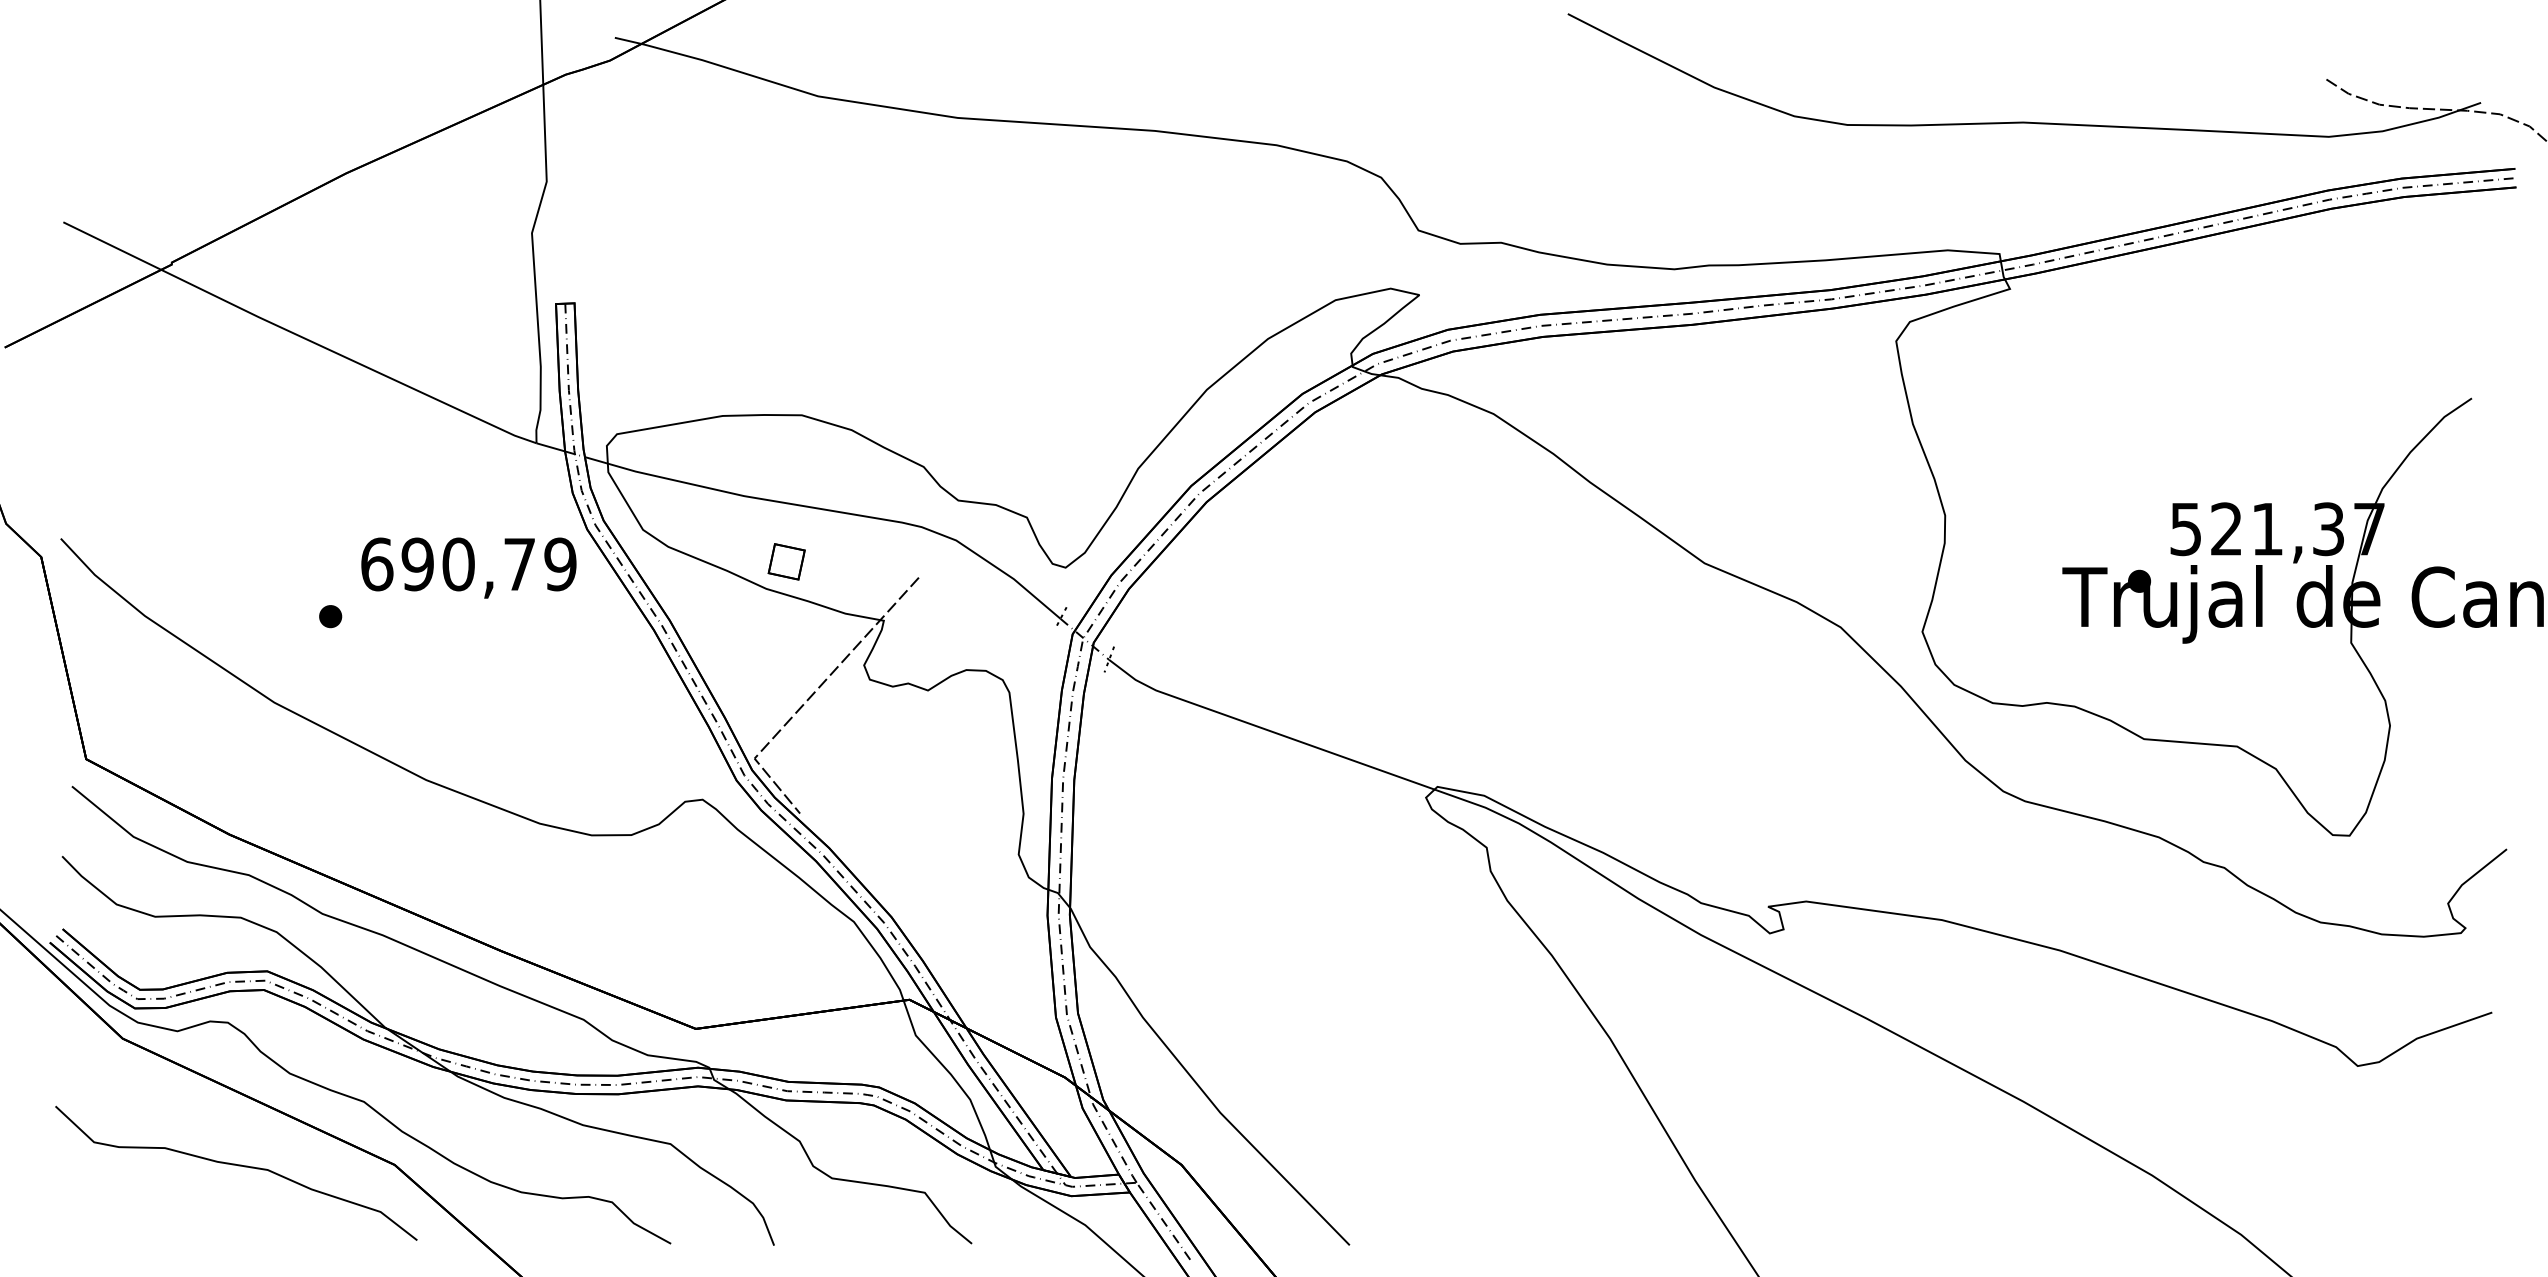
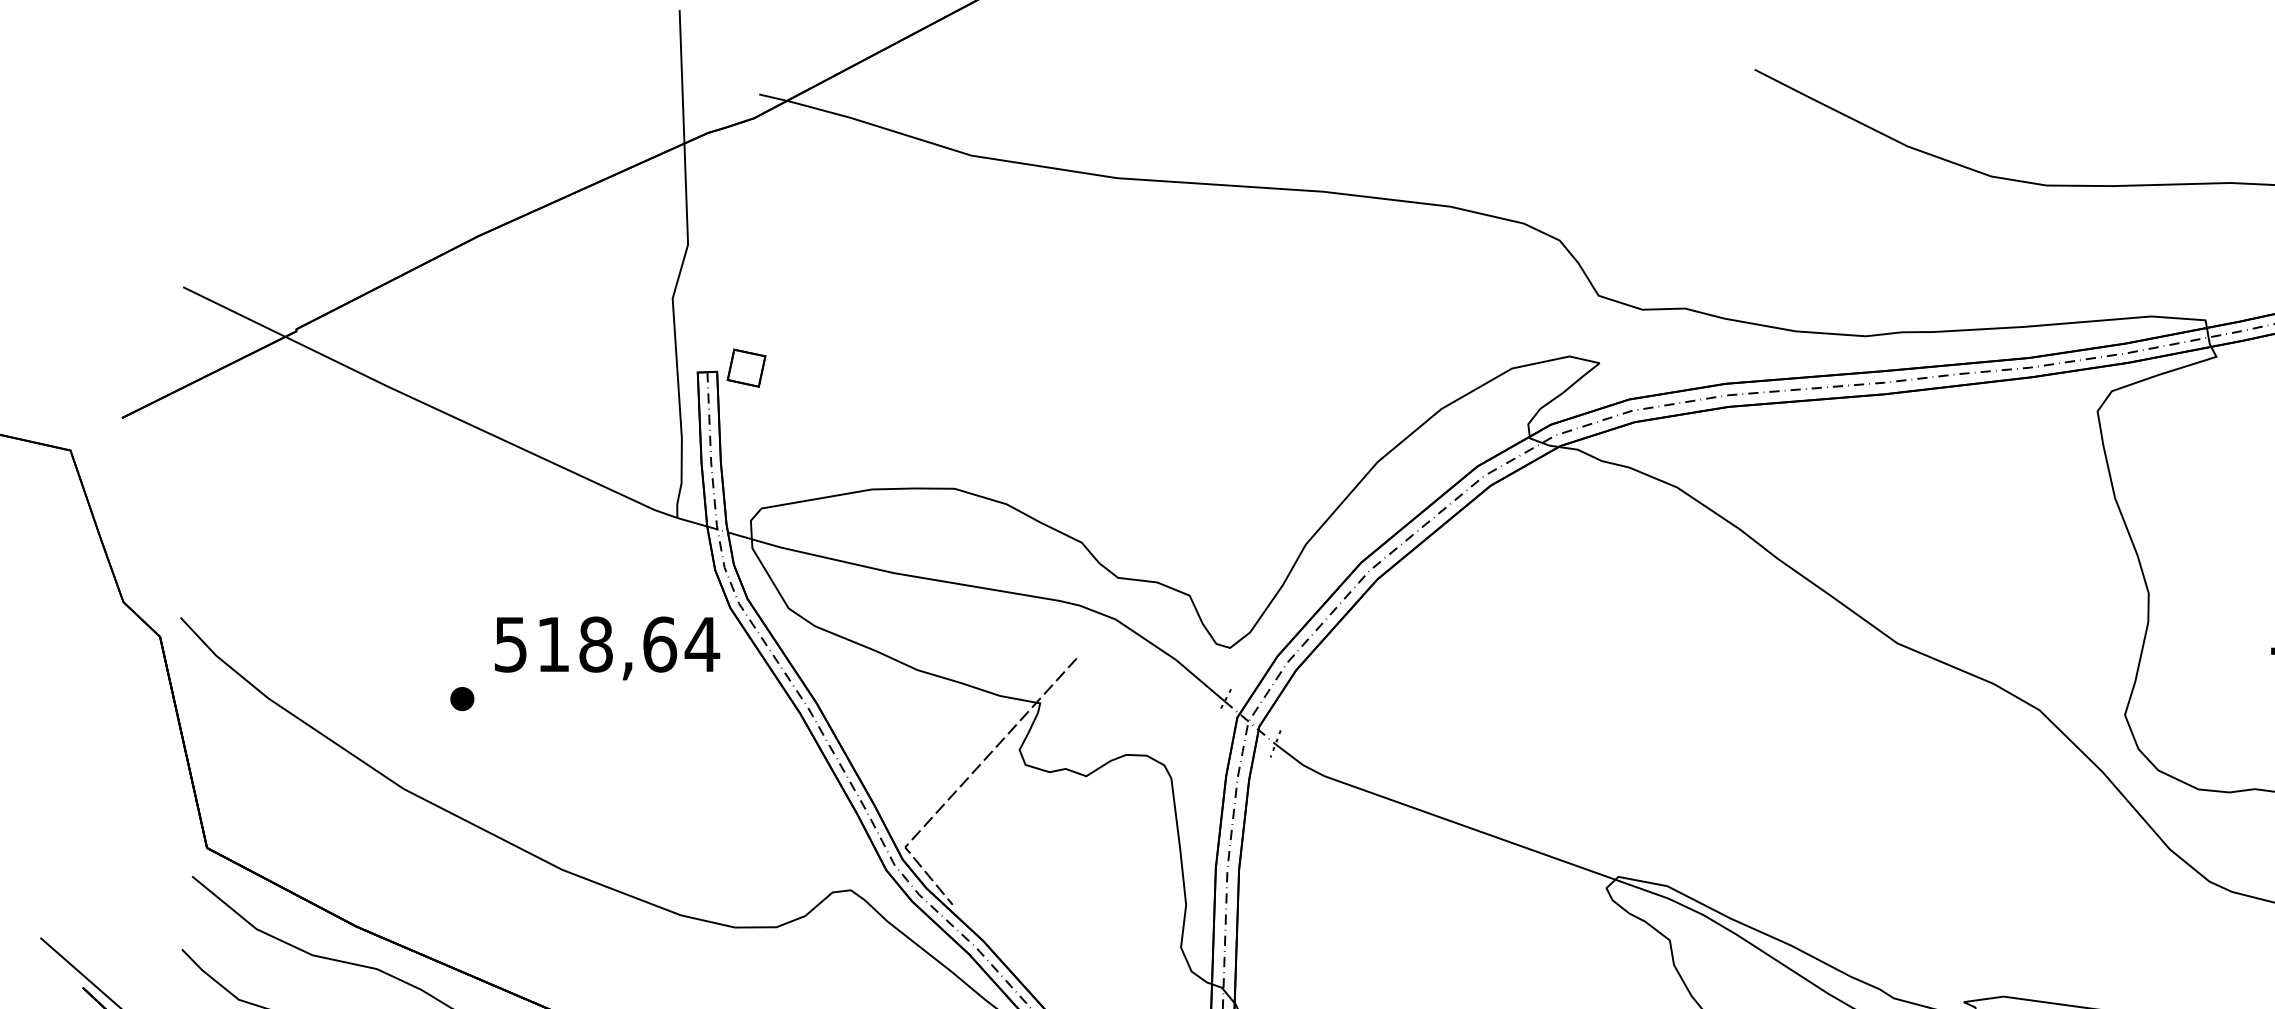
part: (786, 561) -> (746, 367), moved
text: (469, 564) -> (607, 644), 690,79 -> 518,64

